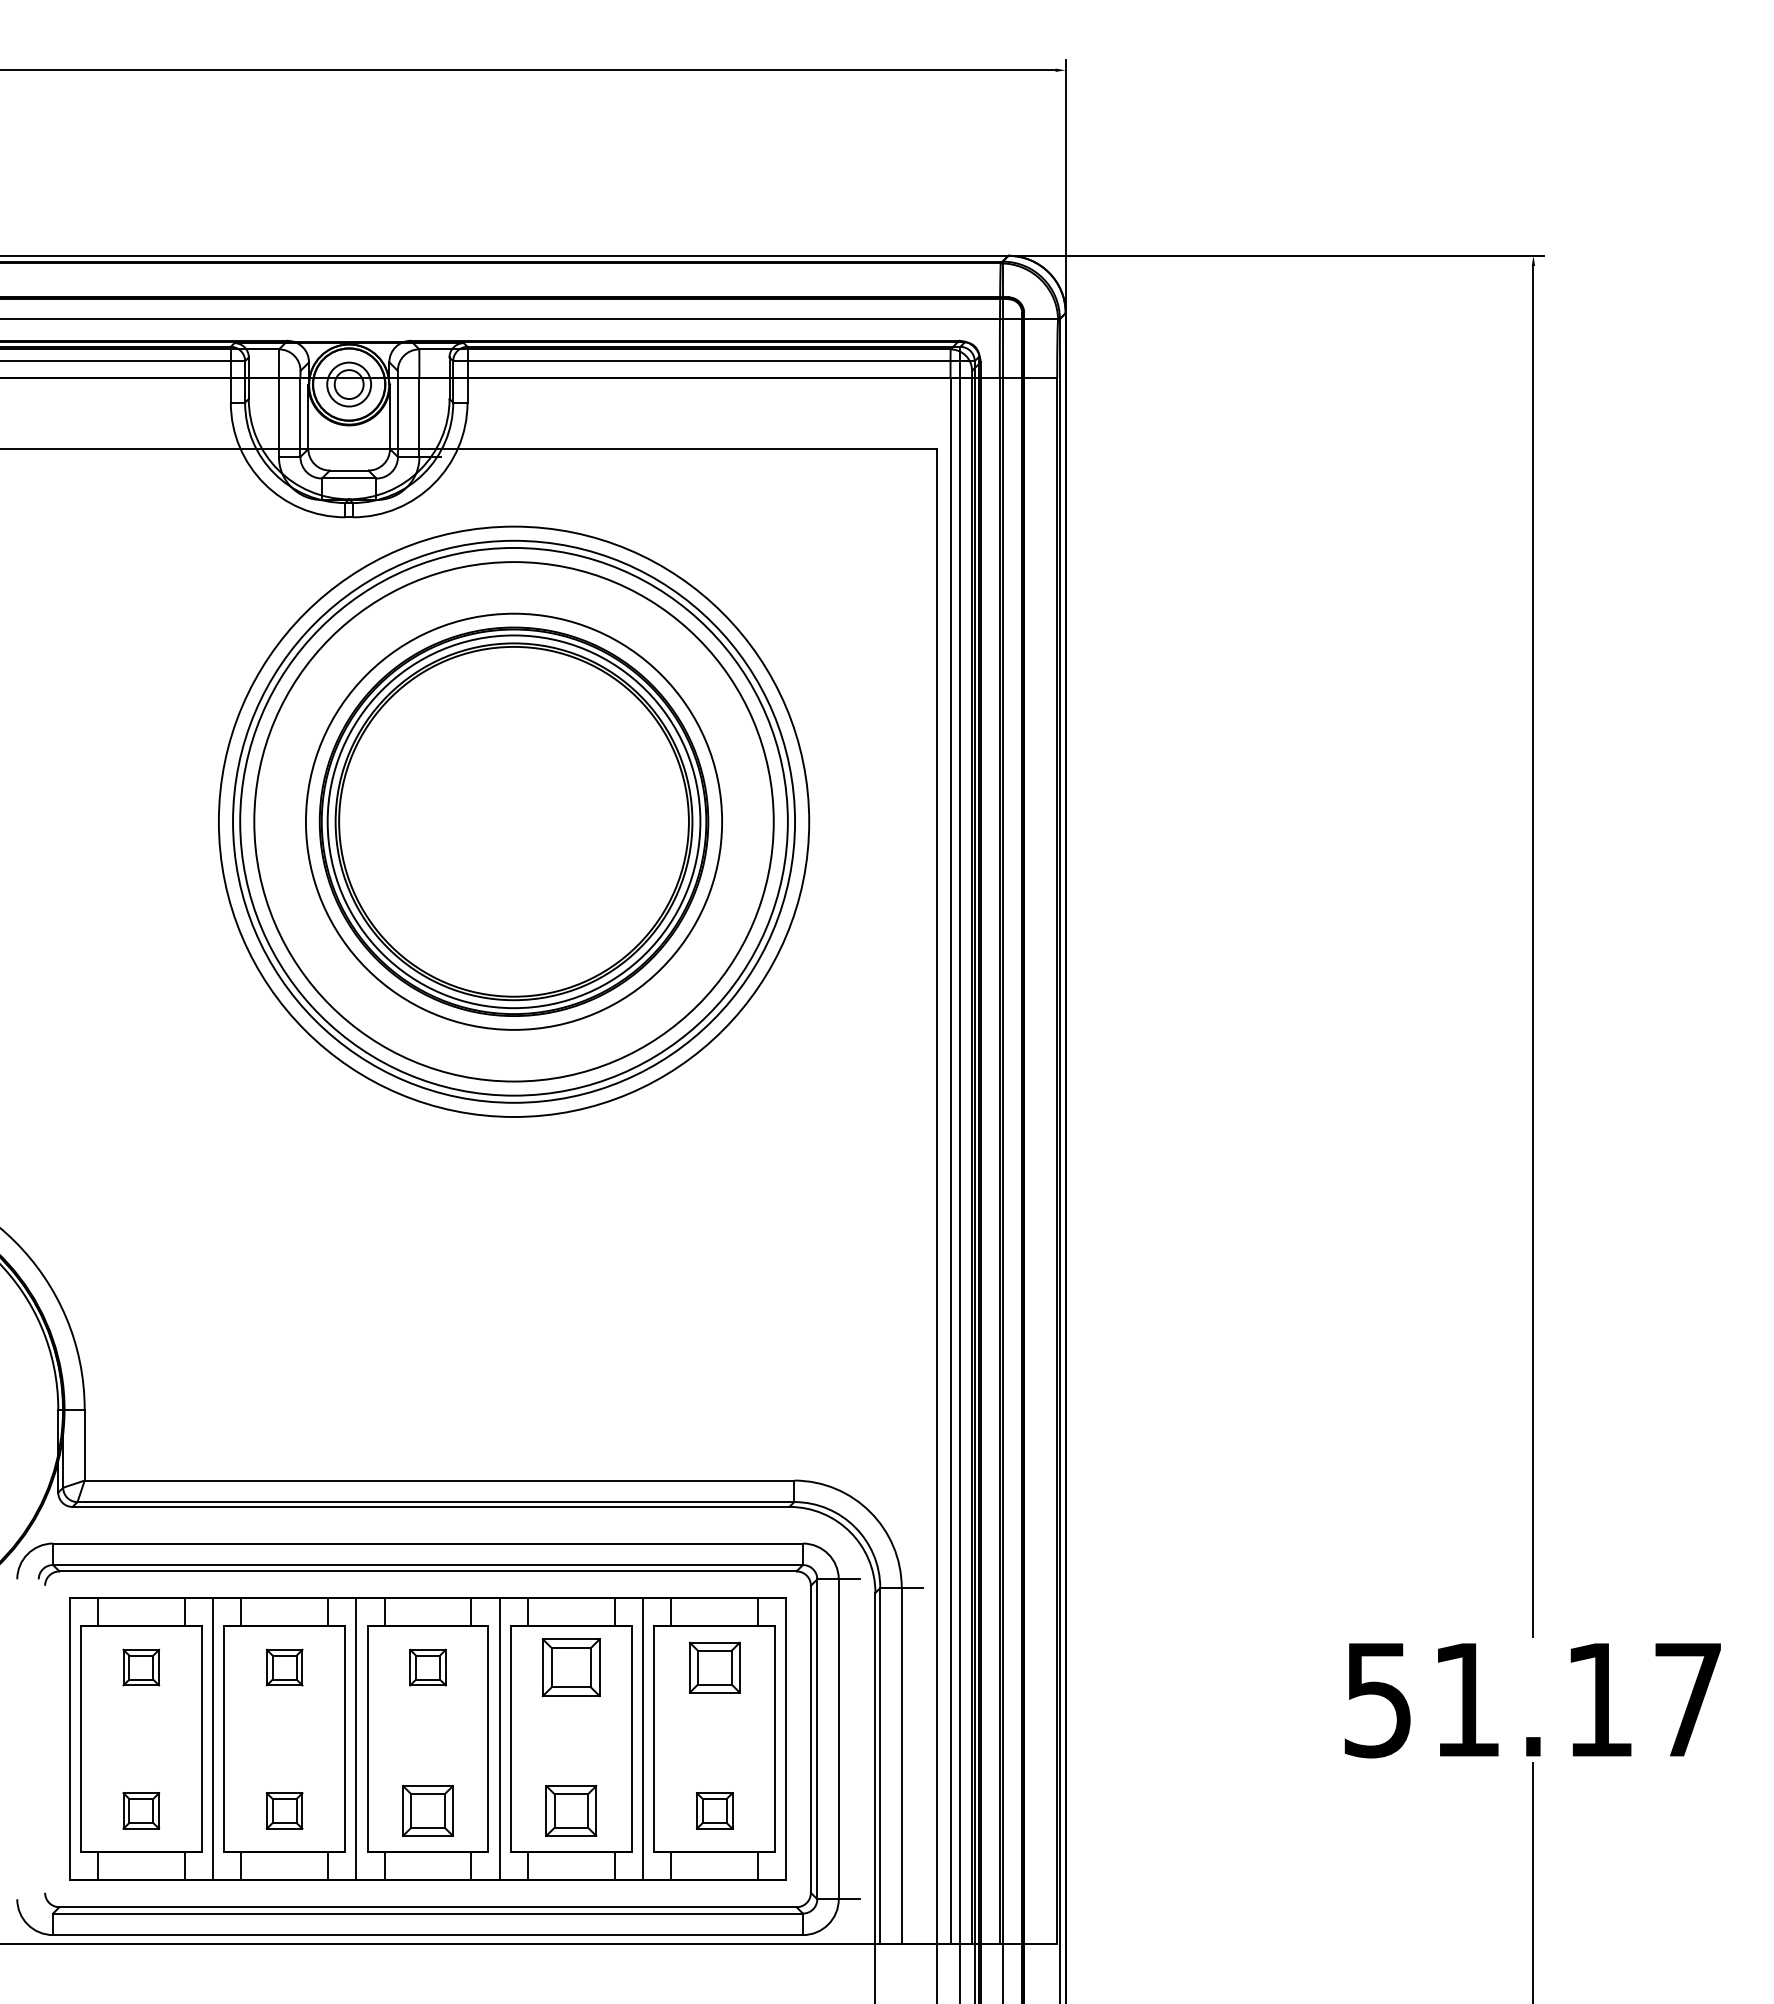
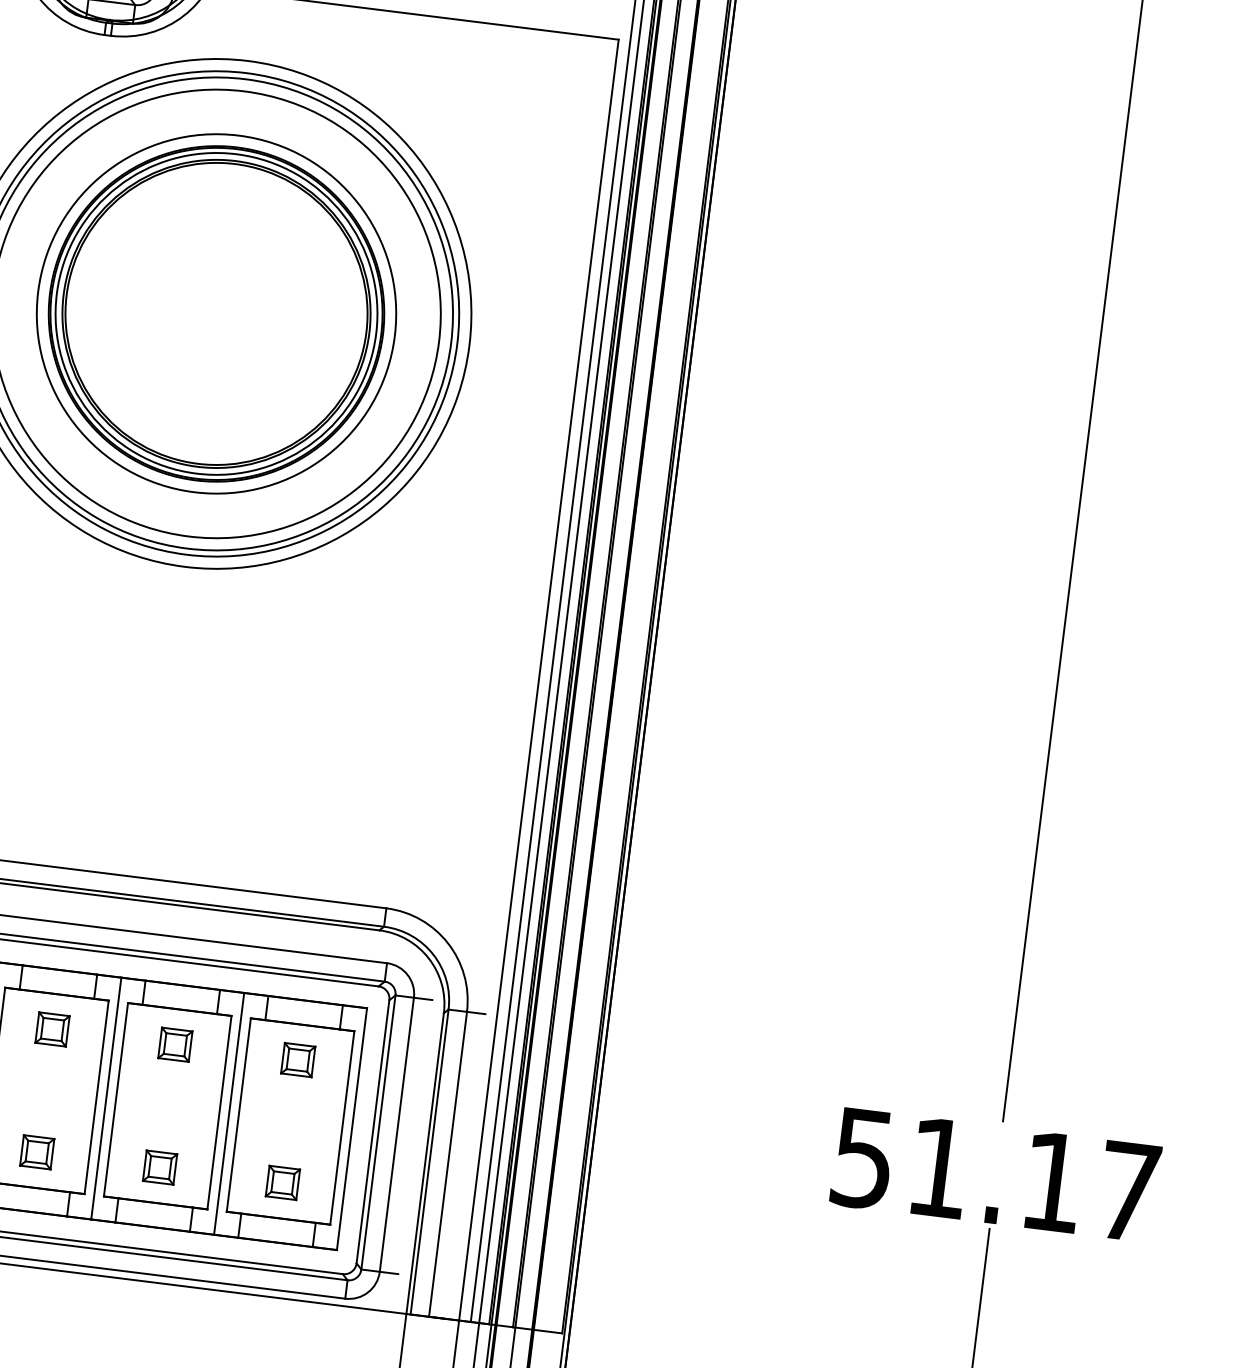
part: (571, 1667) -> (175, 1044), size x0.62
part: (714, 1667) -> (298, 1059), size x0.71
part: (427, 1810) -> (36, 1151), size x0.71
part: (571, 1810) -> (160, 1167), size x0.71

